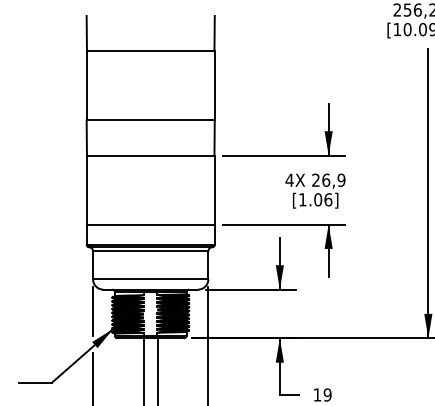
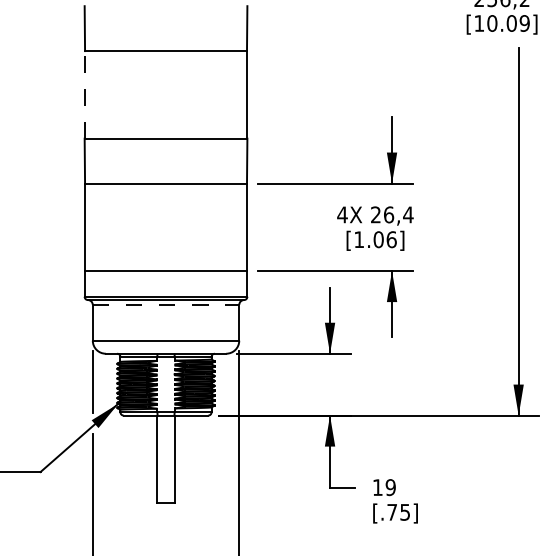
line: (86, 85) -> (84, 94), solid -> dashed
text: (341, 179) -> (408, 214), 26,9 -> 26,4
line: (151, 250) -> (166, 304), solid -> dashed

